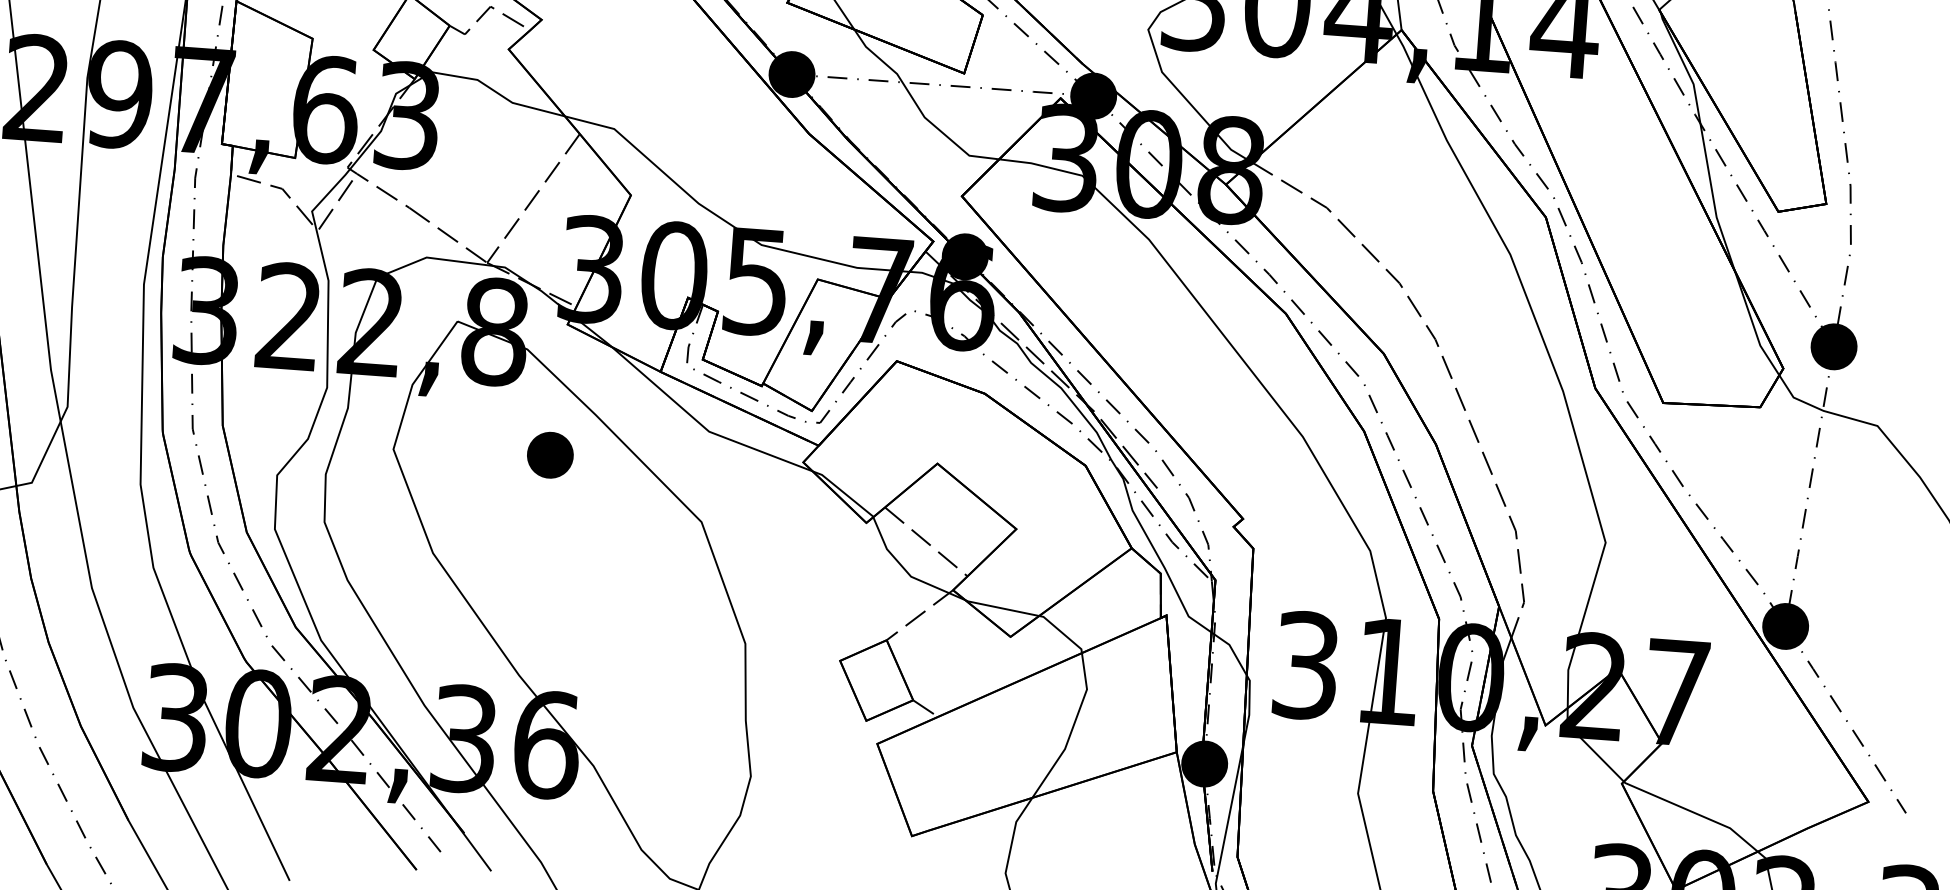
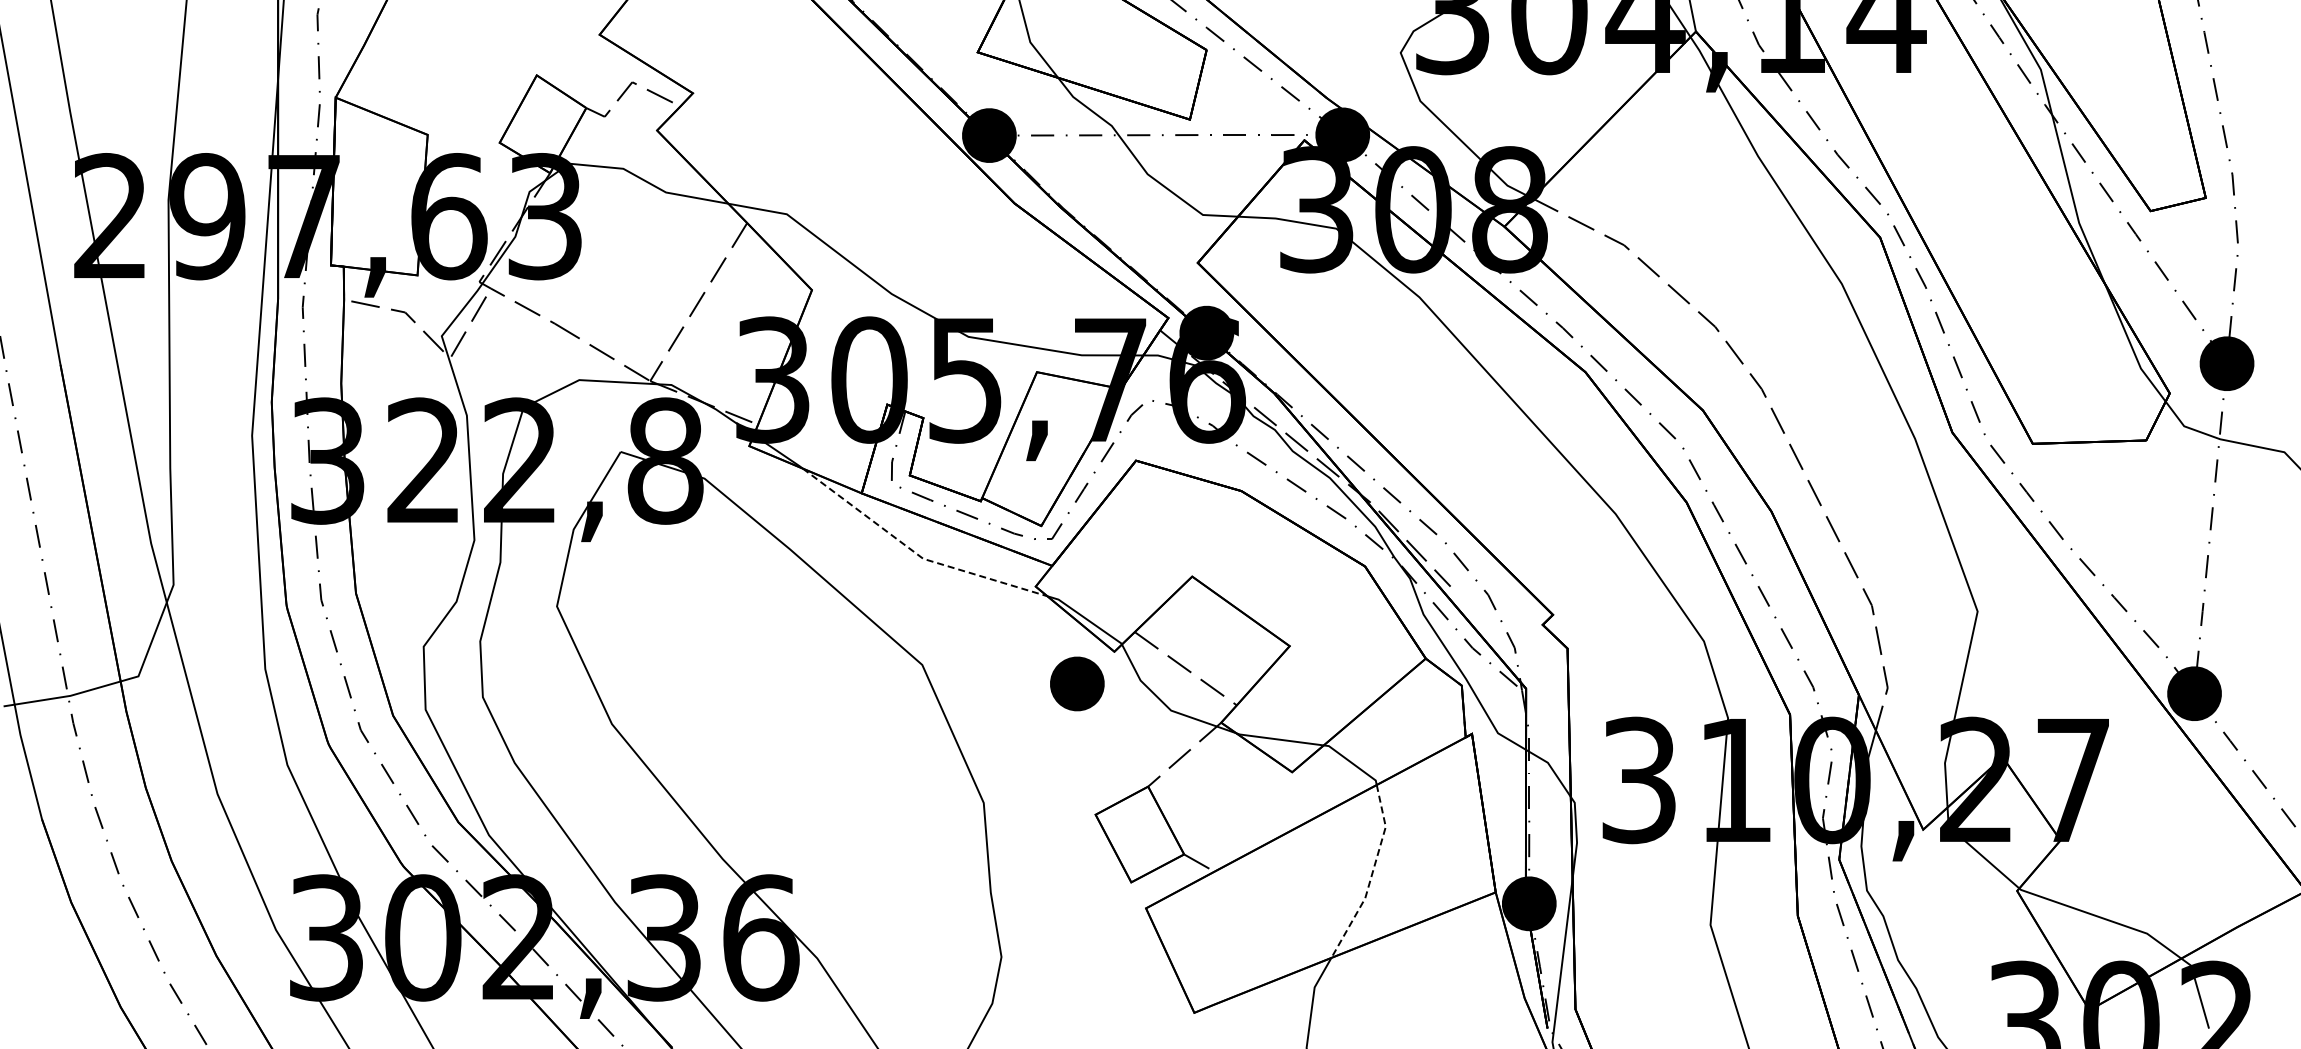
line: (702, 425) -> (915, 552), solid -> dashed
part: (550, 454) -> (1077, 683), moved
line: (1071, 730) -> (1371, 875), solid -> dashed

